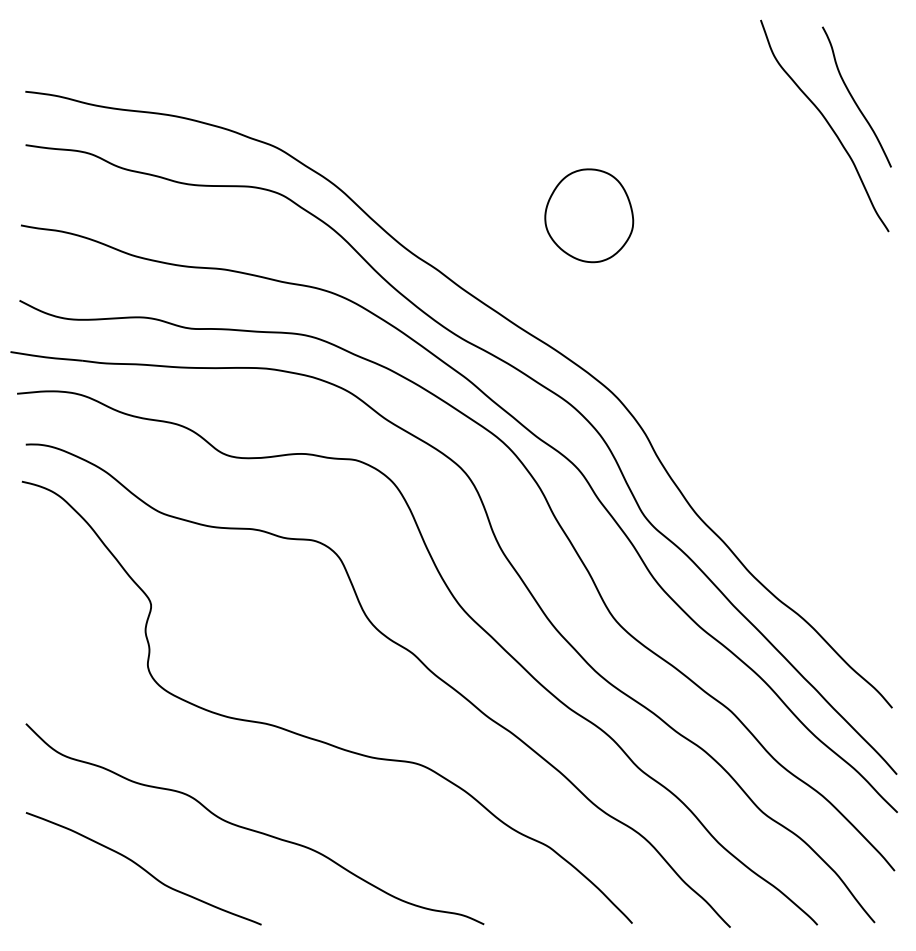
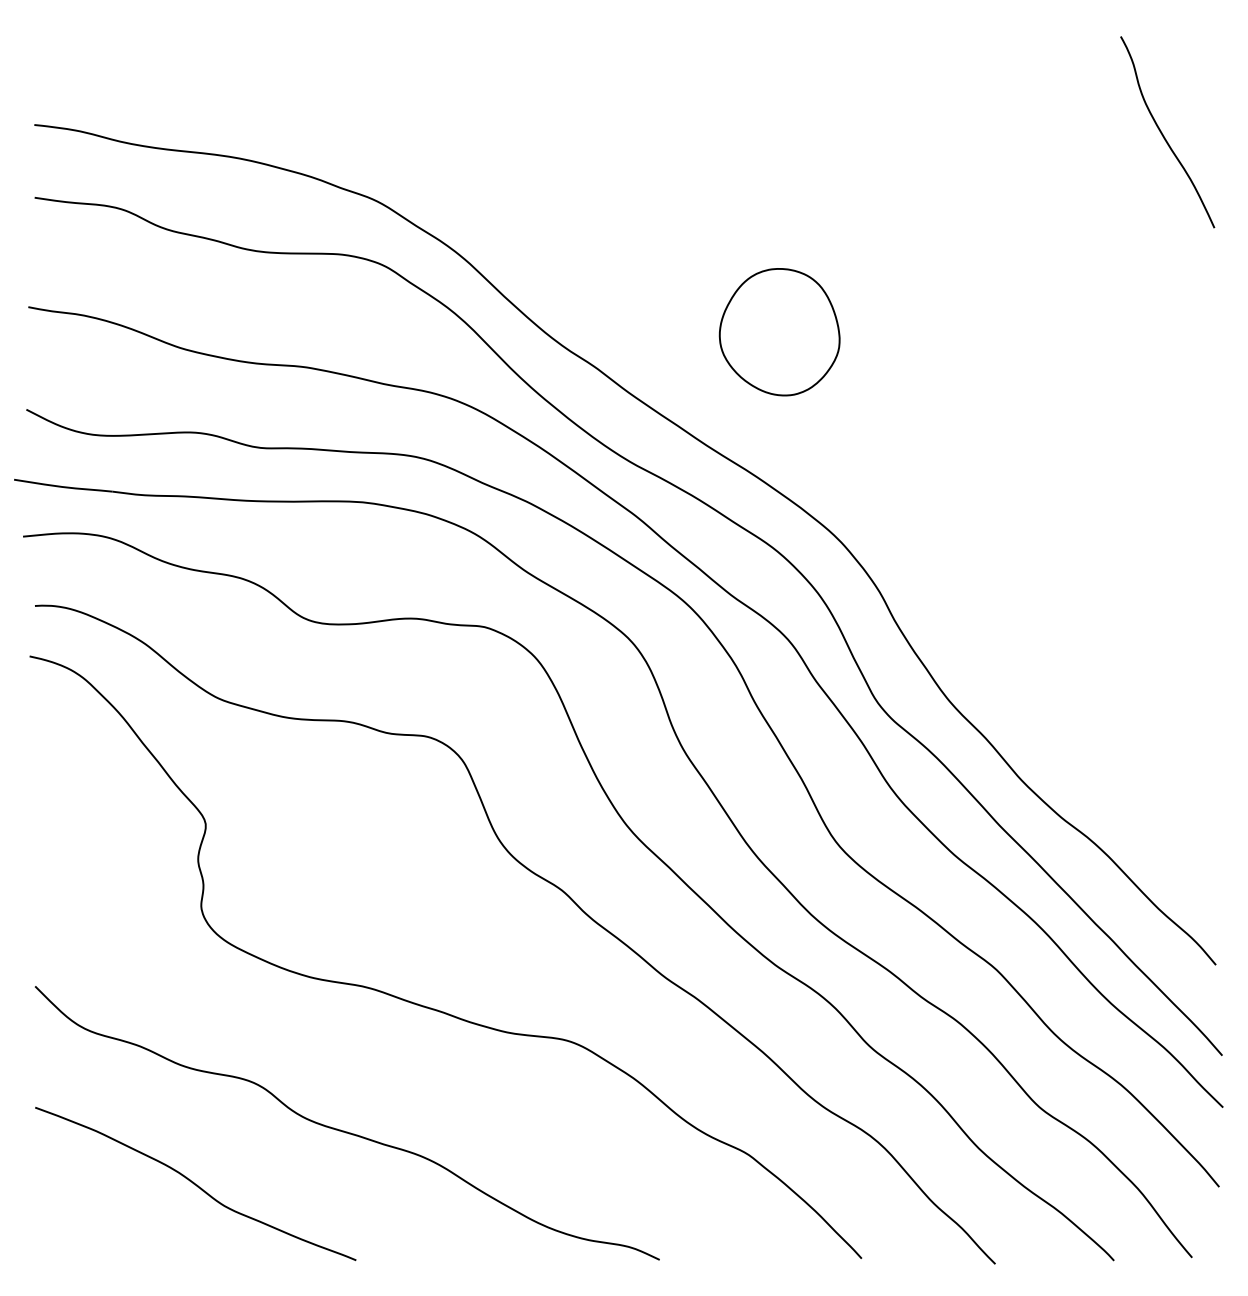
curve: (826, 122) -> (1126, 166), removed
part: (589, 215) -> (780, 331), moved

